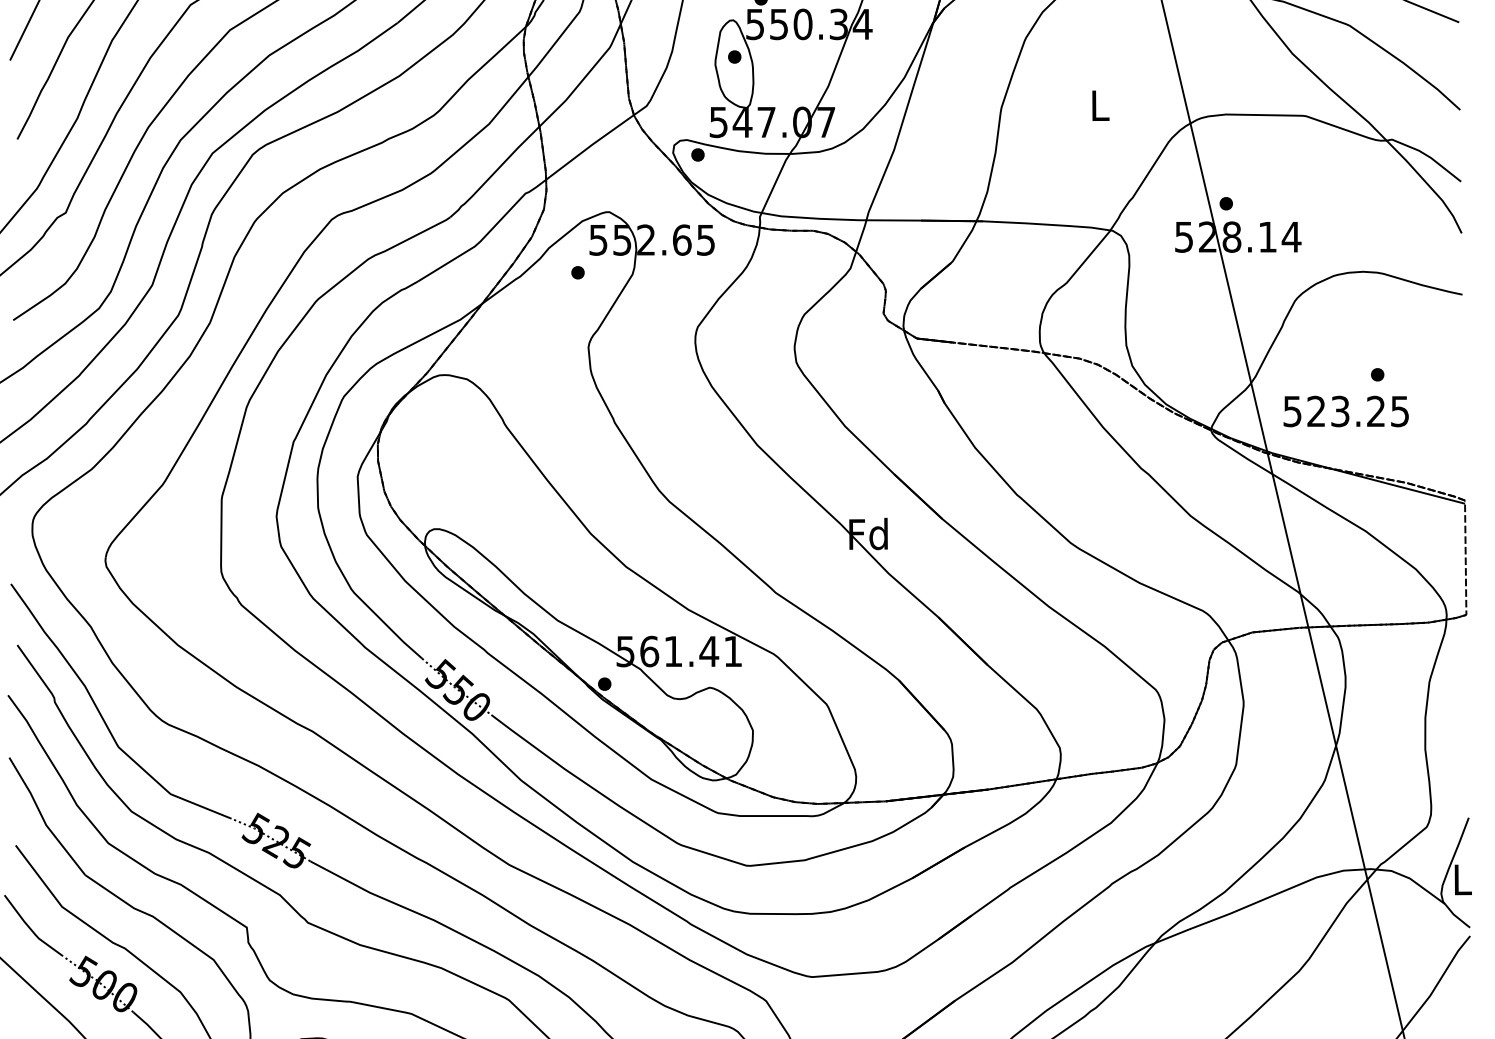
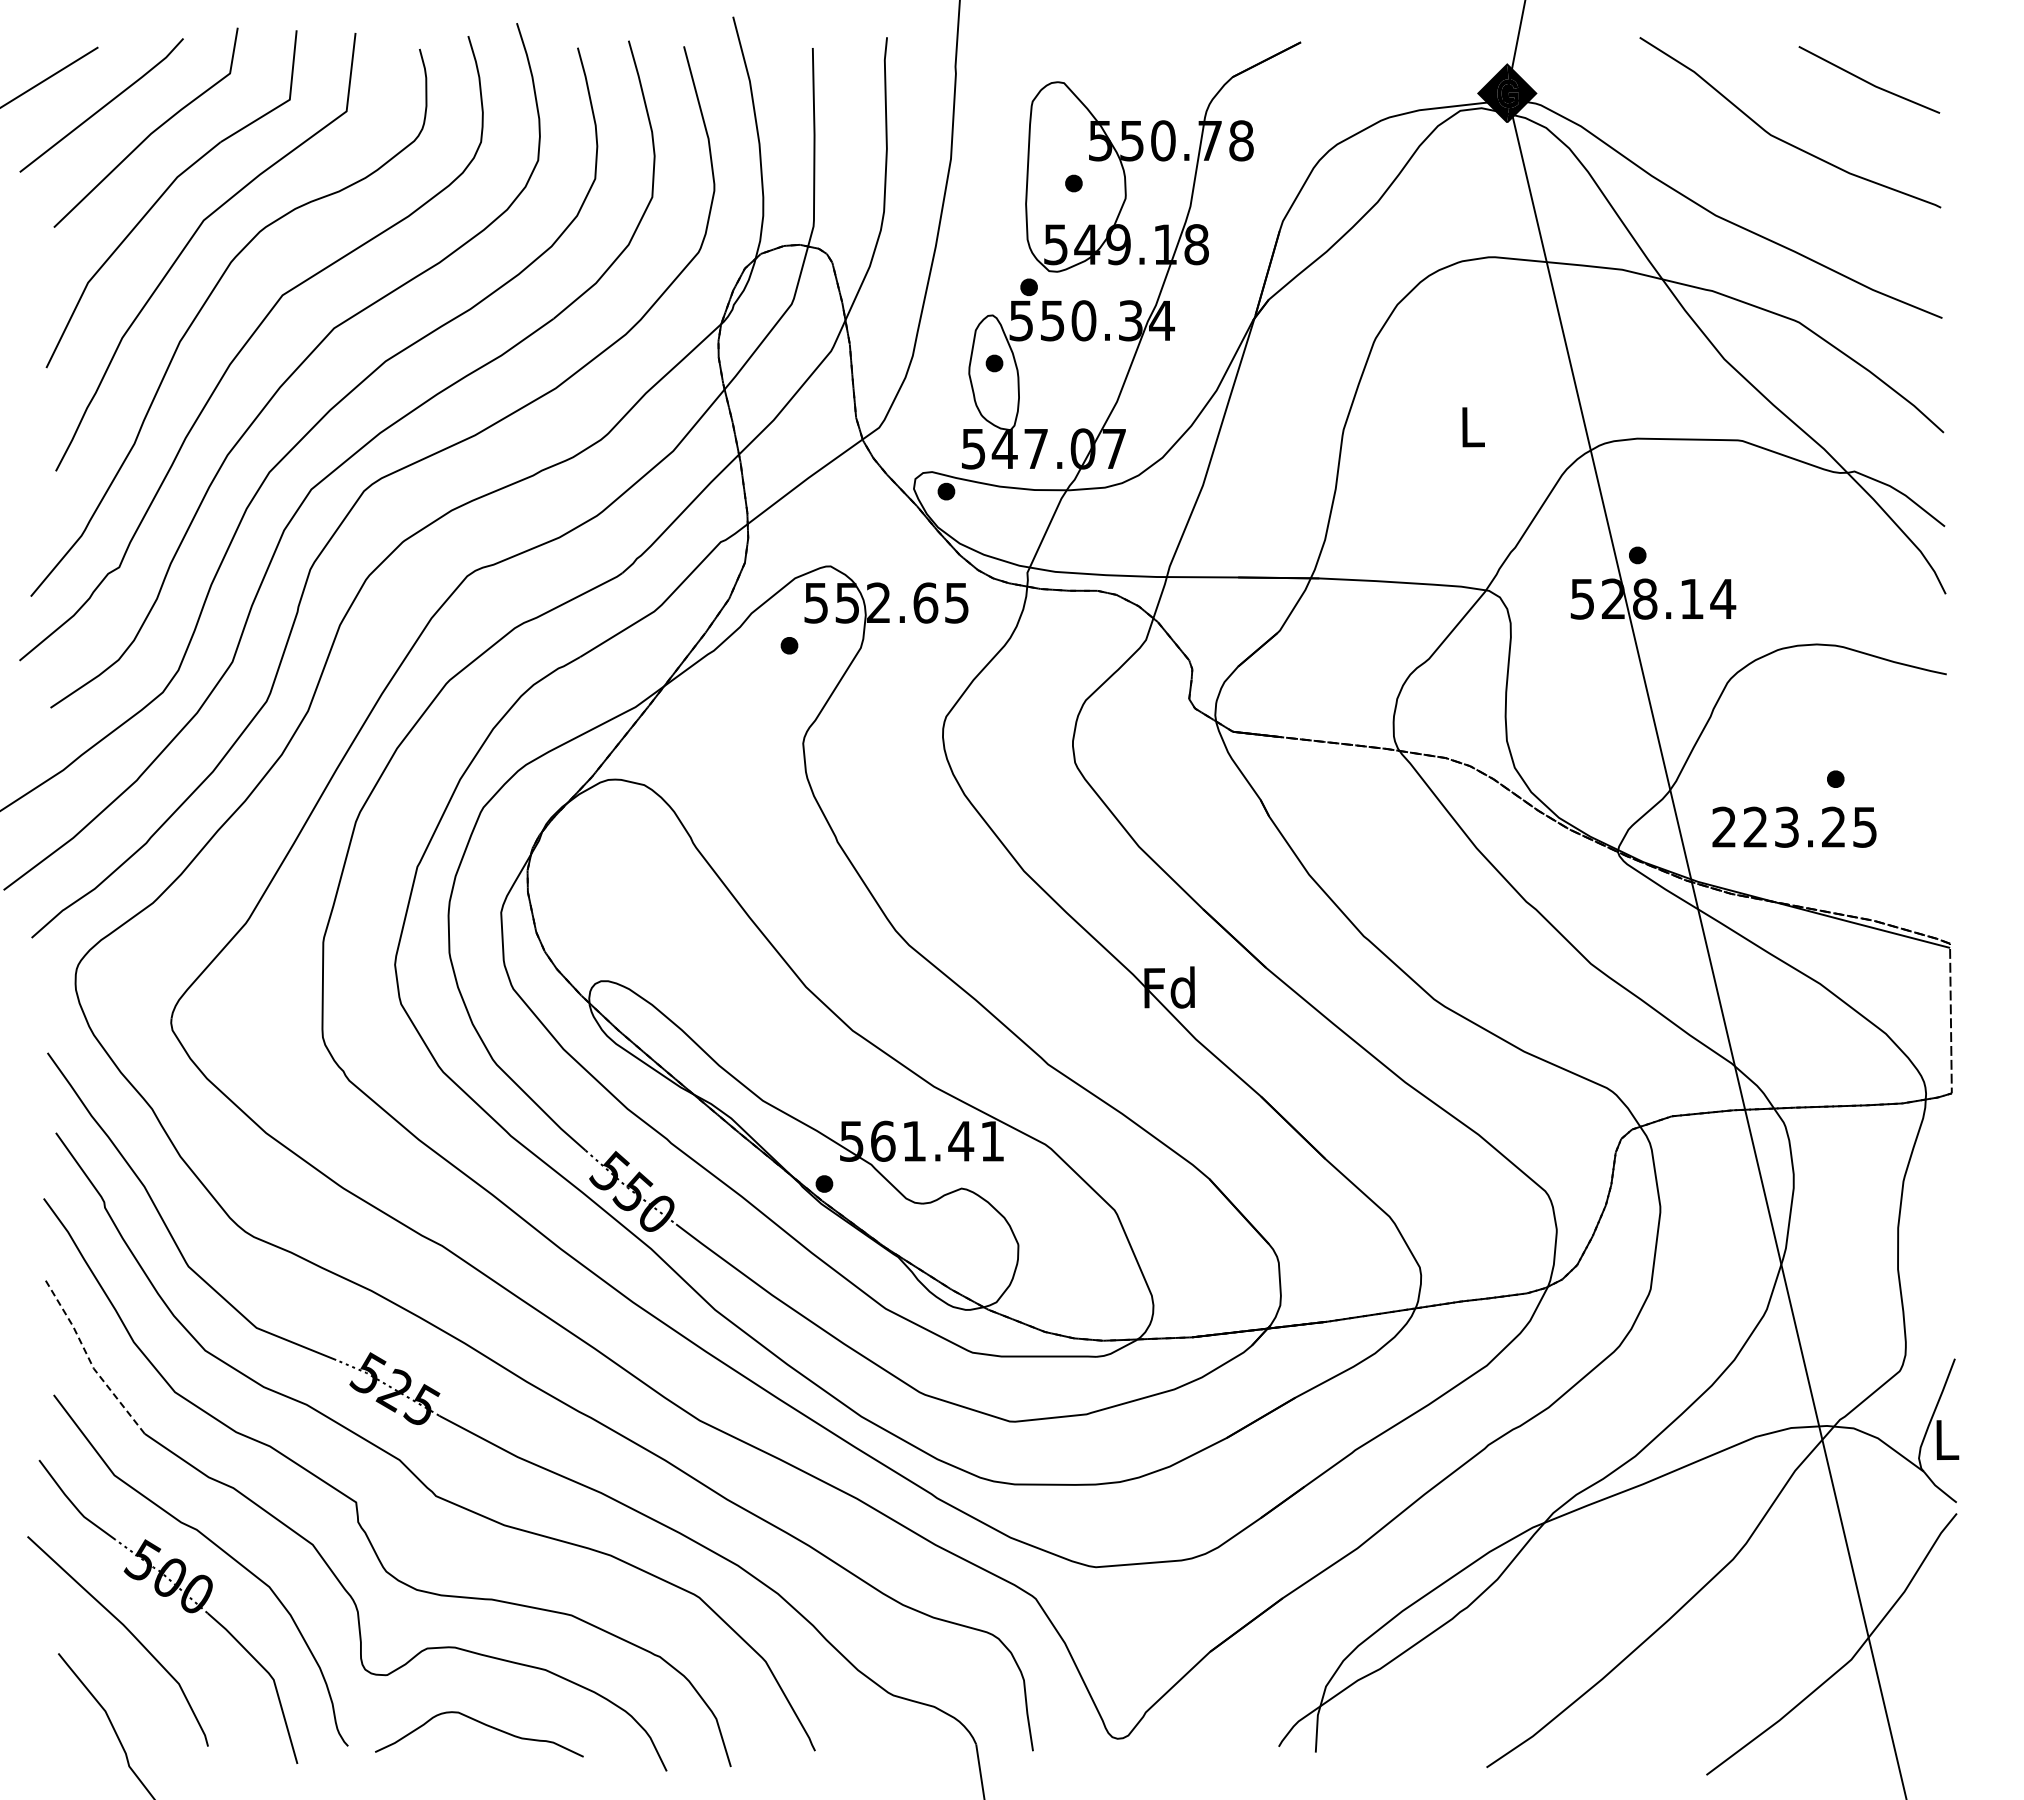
text: (1291, 410) -> (1723, 826), 523.25 -> 223.25
line: (43, 818) -> (89, 1359), solid -> dashed

